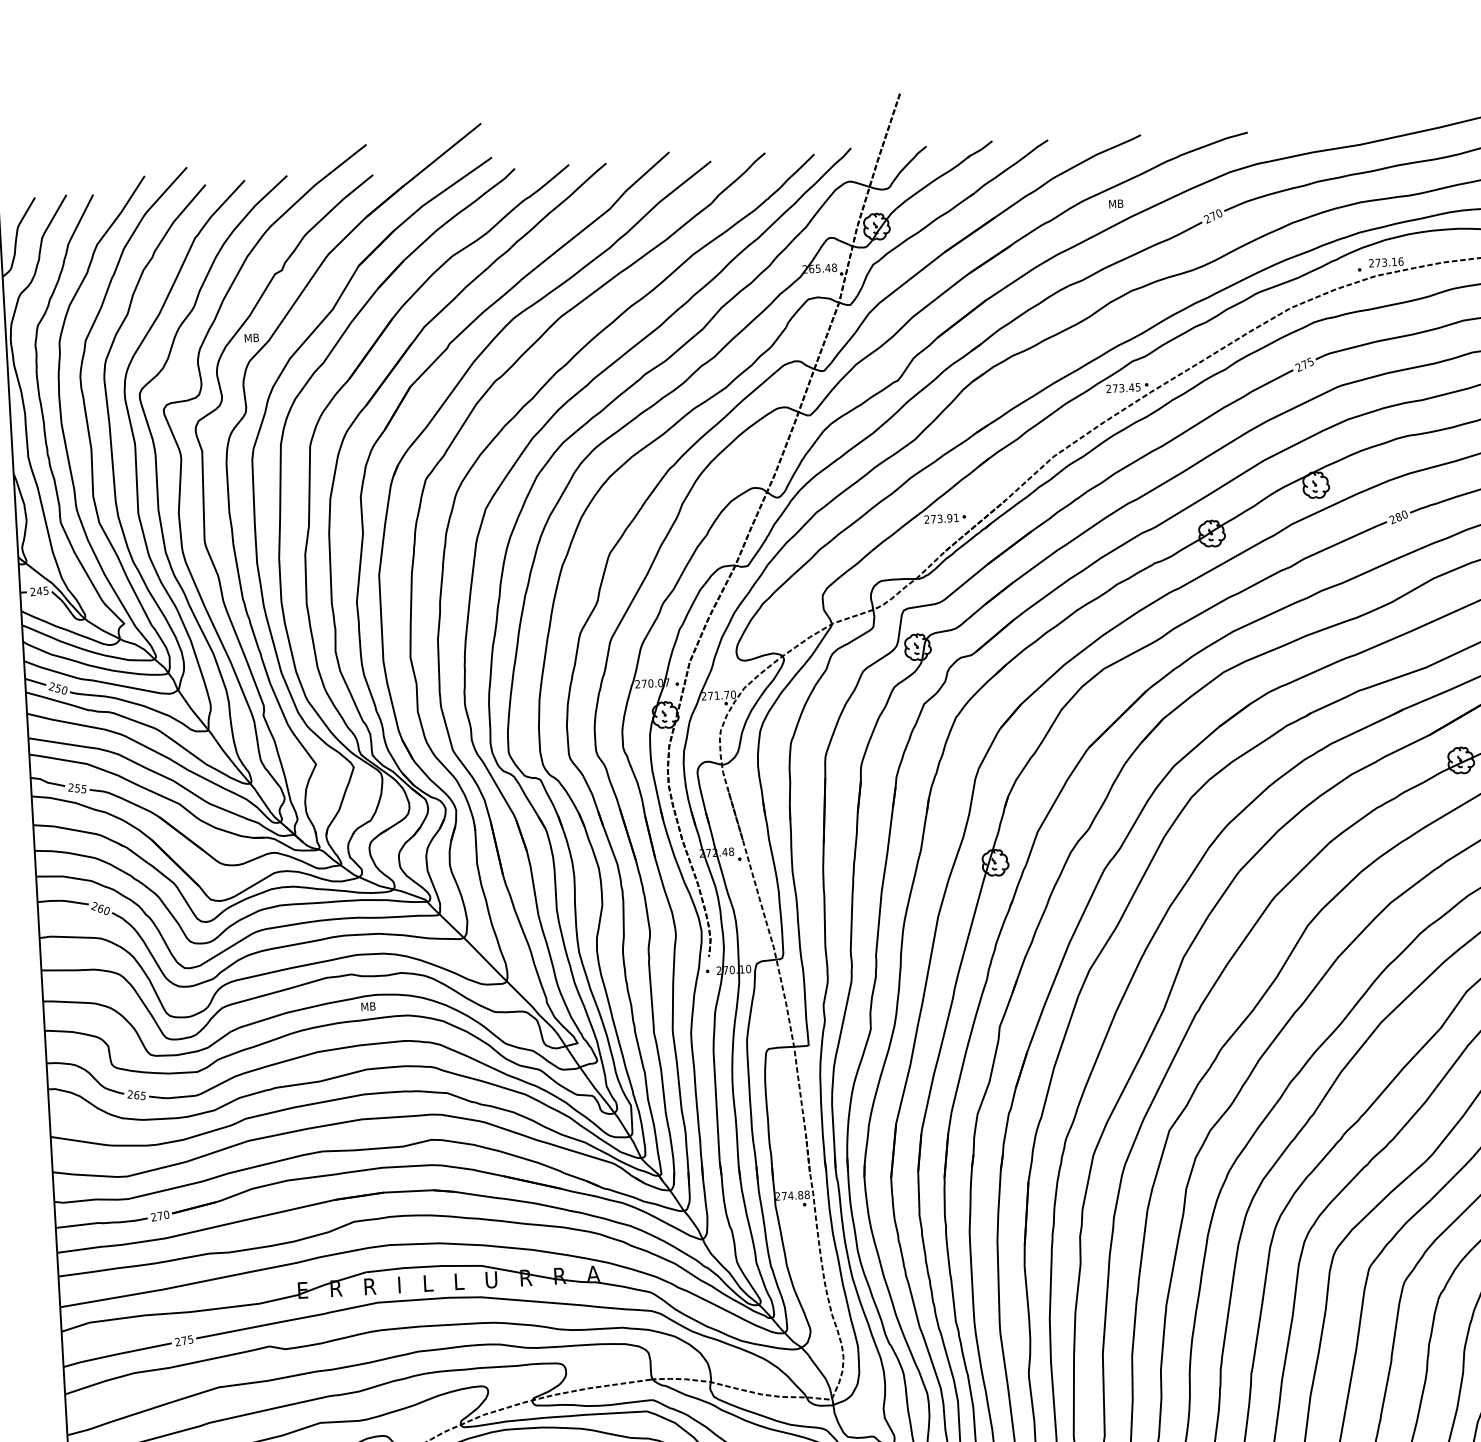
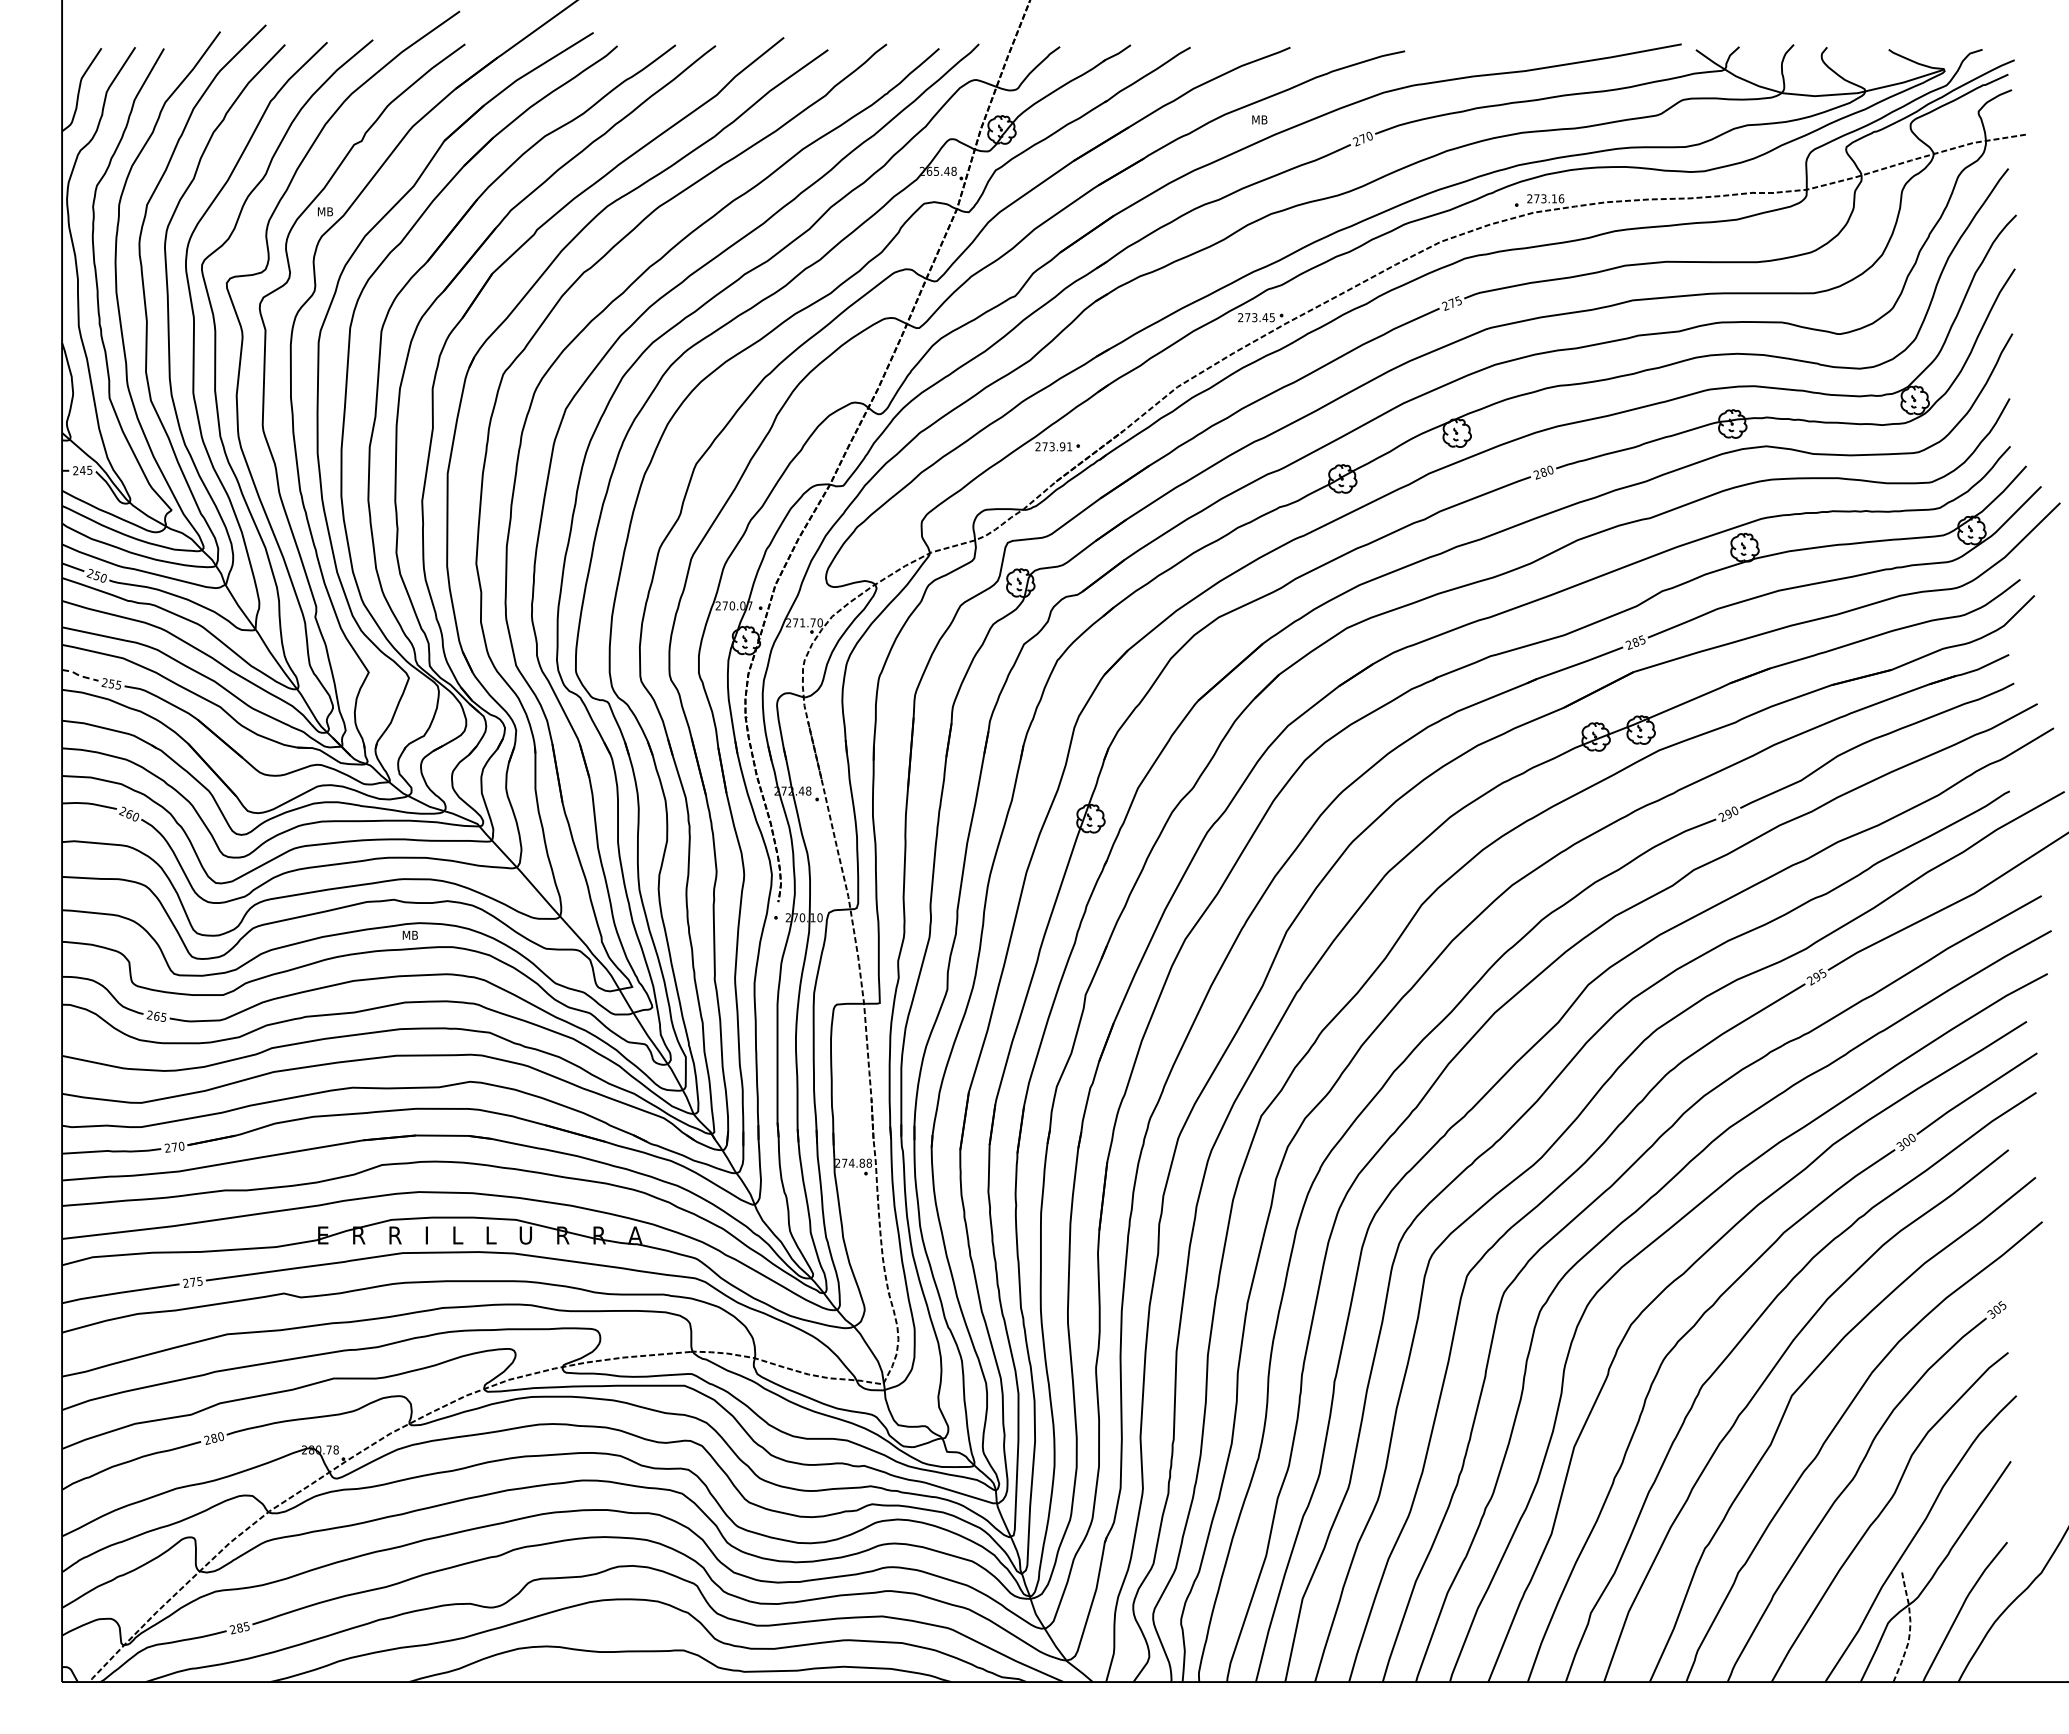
line: (47, 783) -> (79, 676), solid -> dashed

